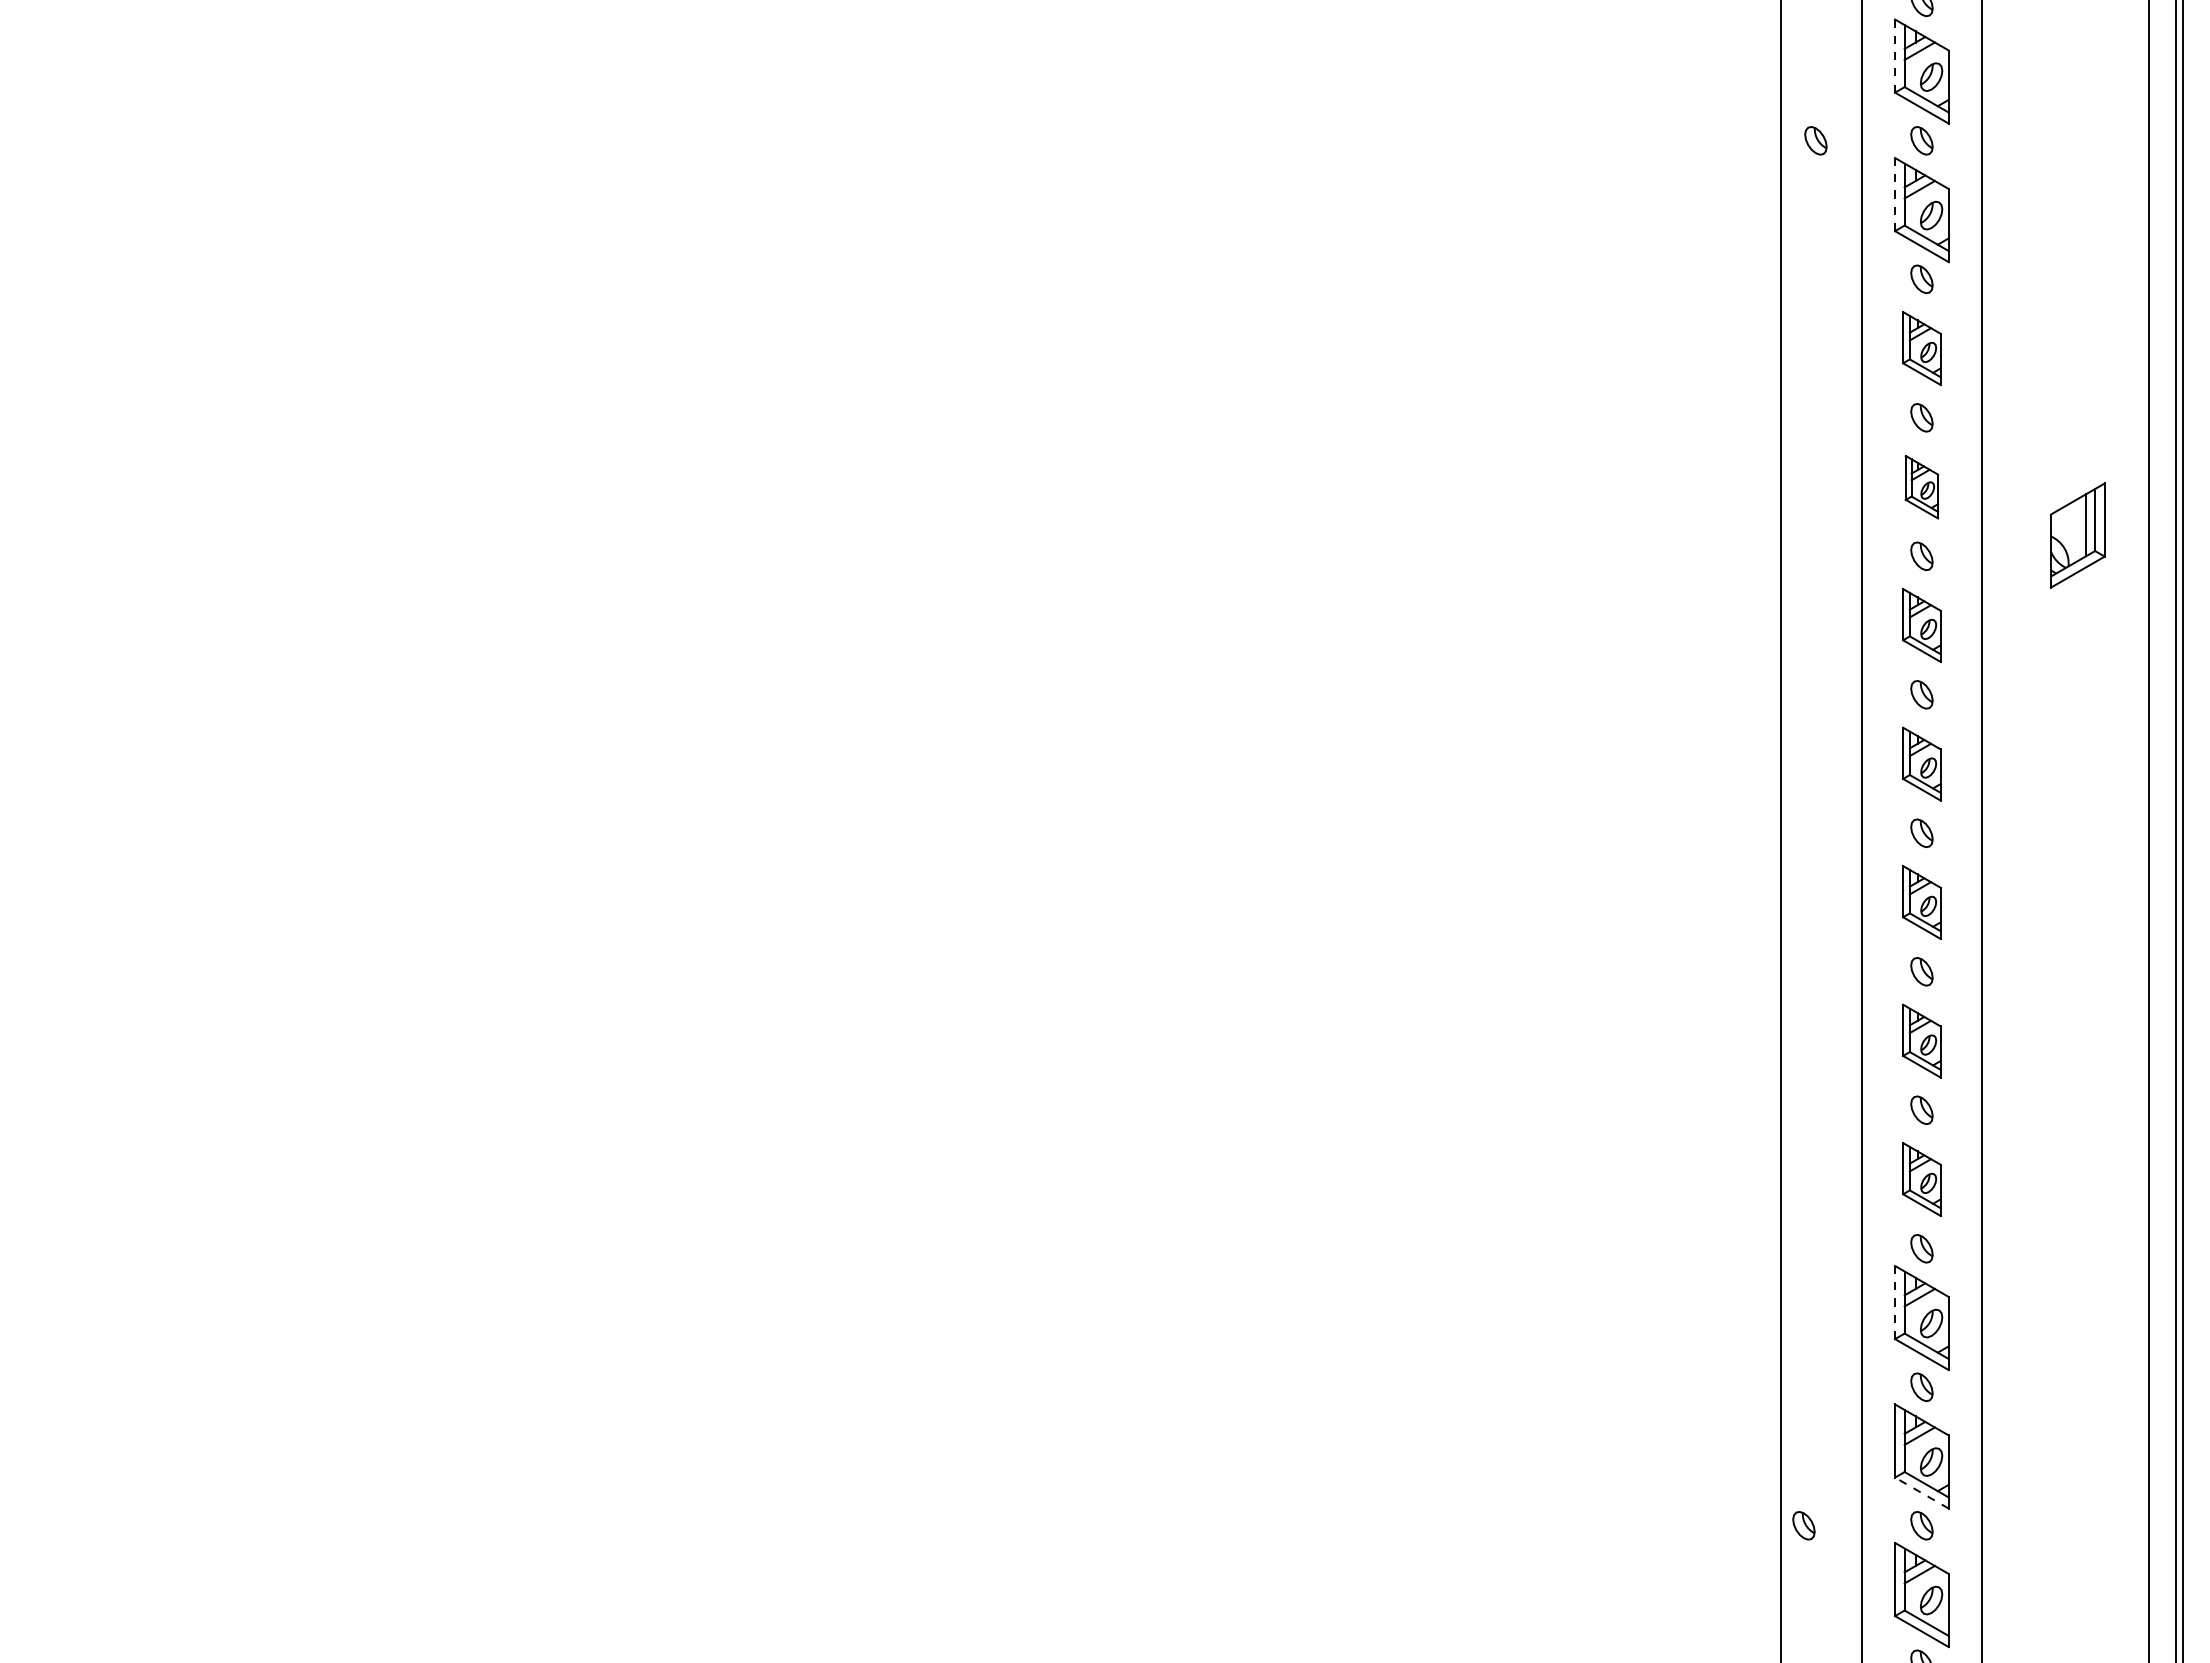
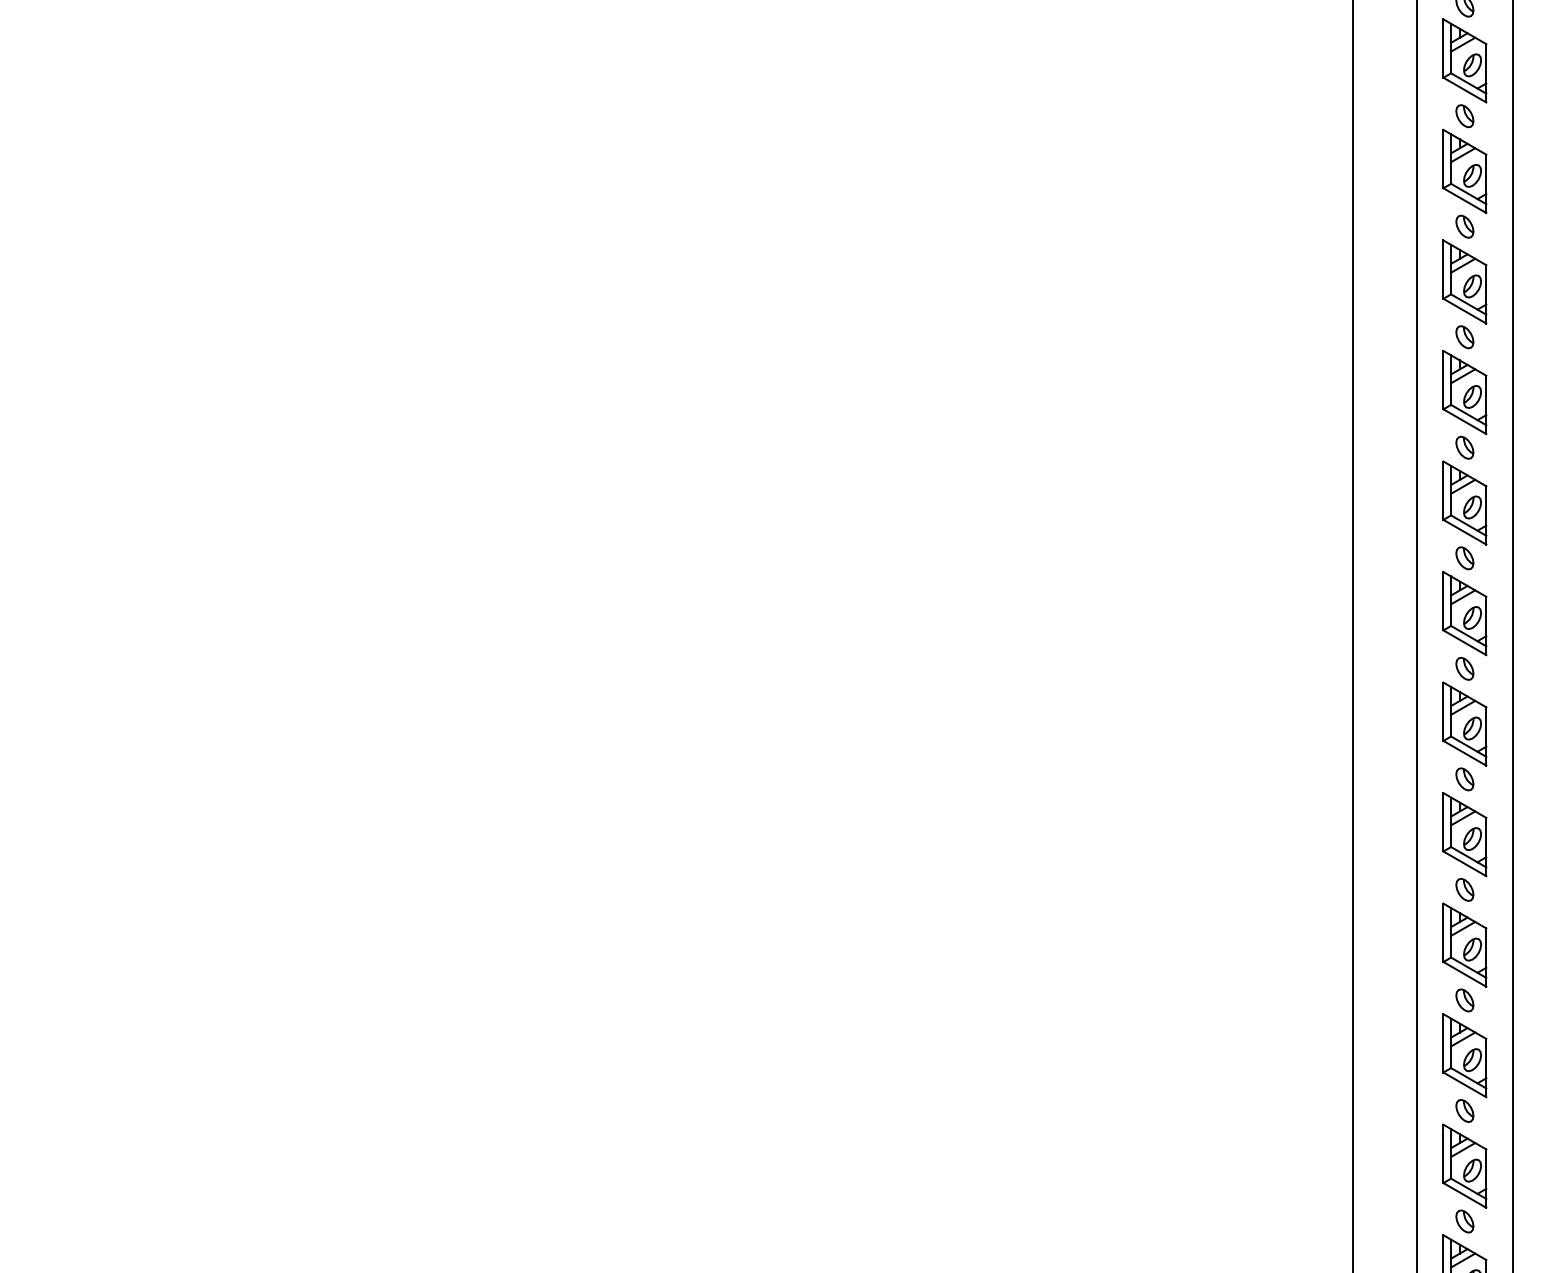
line: (1895, 56) -> (1443, 48), dashed -> solid
part: (1815, 140) -> (1379, 115), removed
line: (1895, 194) -> (1443, 159), dashed -> solid
part: (1921, 348) -> (1464, 281), size x1.43
part: (1921, 487) -> (1464, 392), size x1.67
part: (1921, 625) -> (1464, 503), size x1.43
part: (1921, 764) -> (1464, 613), size x1.43
part: (1921, 902) -> (1464, 724), size x1.43
part: (1921, 1041) -> (1464, 835), size x1.43
part: (1921, 1179) -> (1464, 945), size x1.43
line: (1895, 1302) -> (1443, 1043), dashed -> solid
line: (1921, 1492) -> (1464, 1194), dashed -> solid
part: (1803, 1525) -> (1370, 1221), removed

